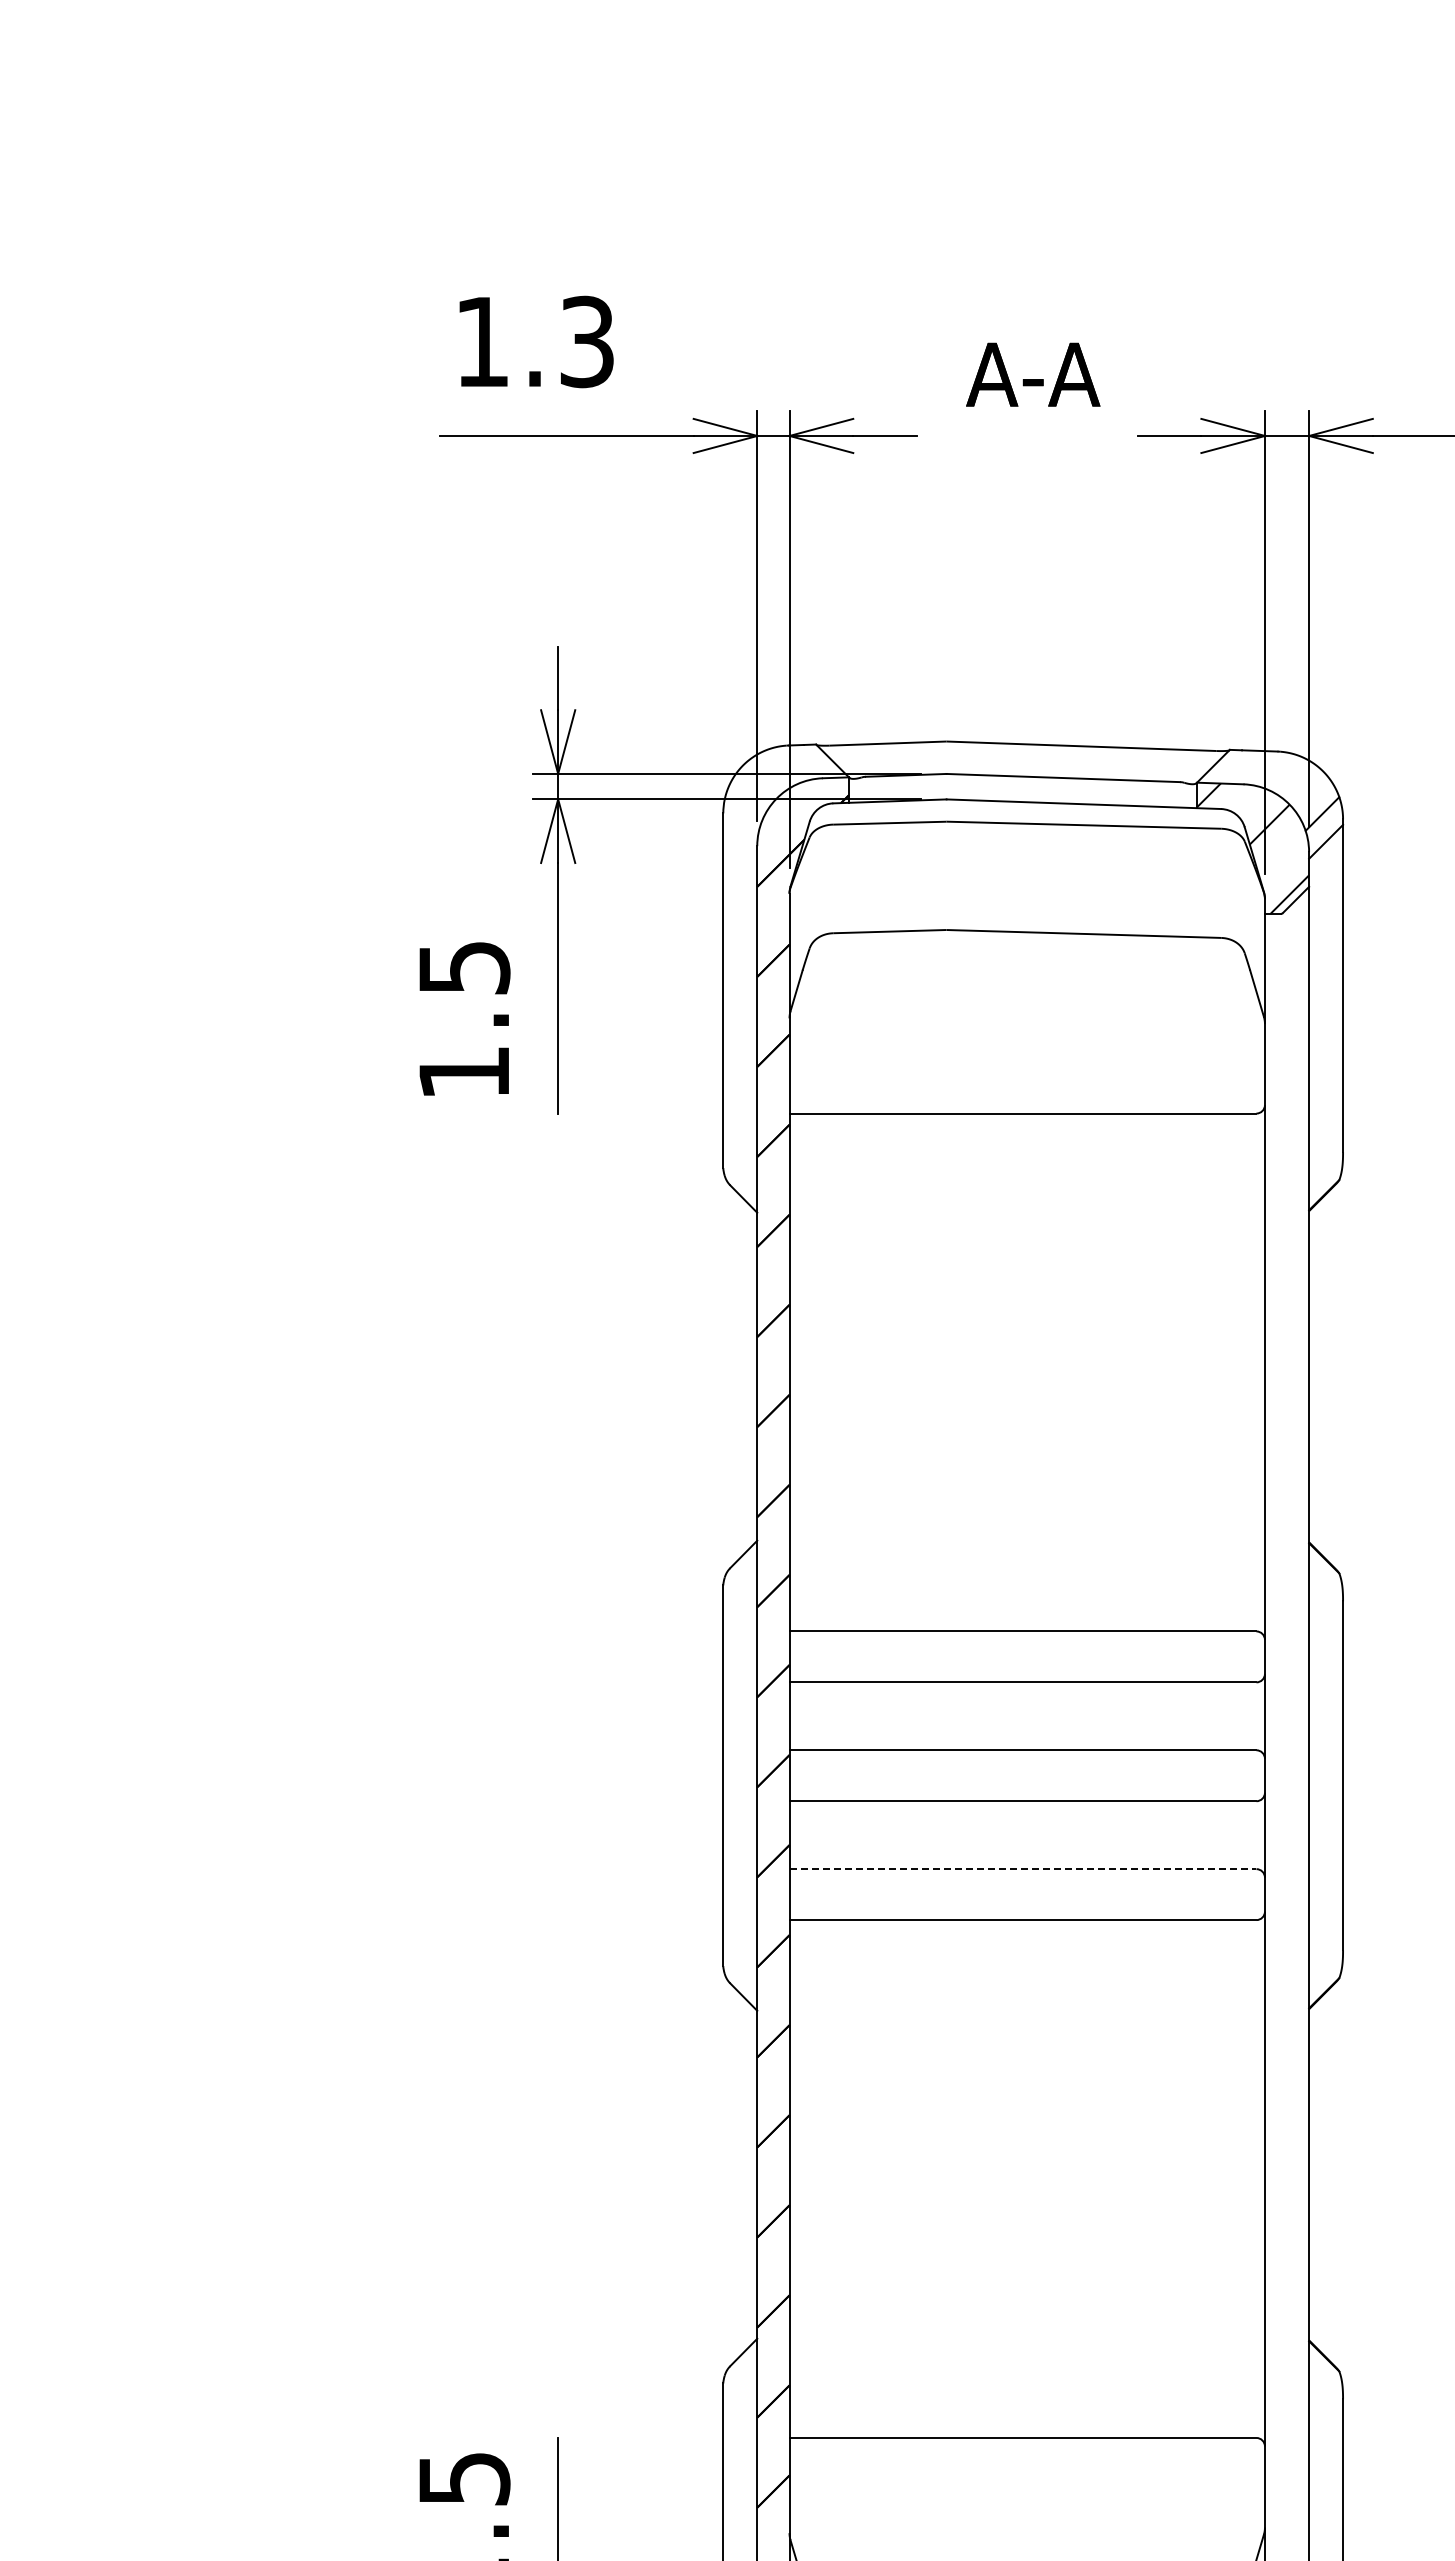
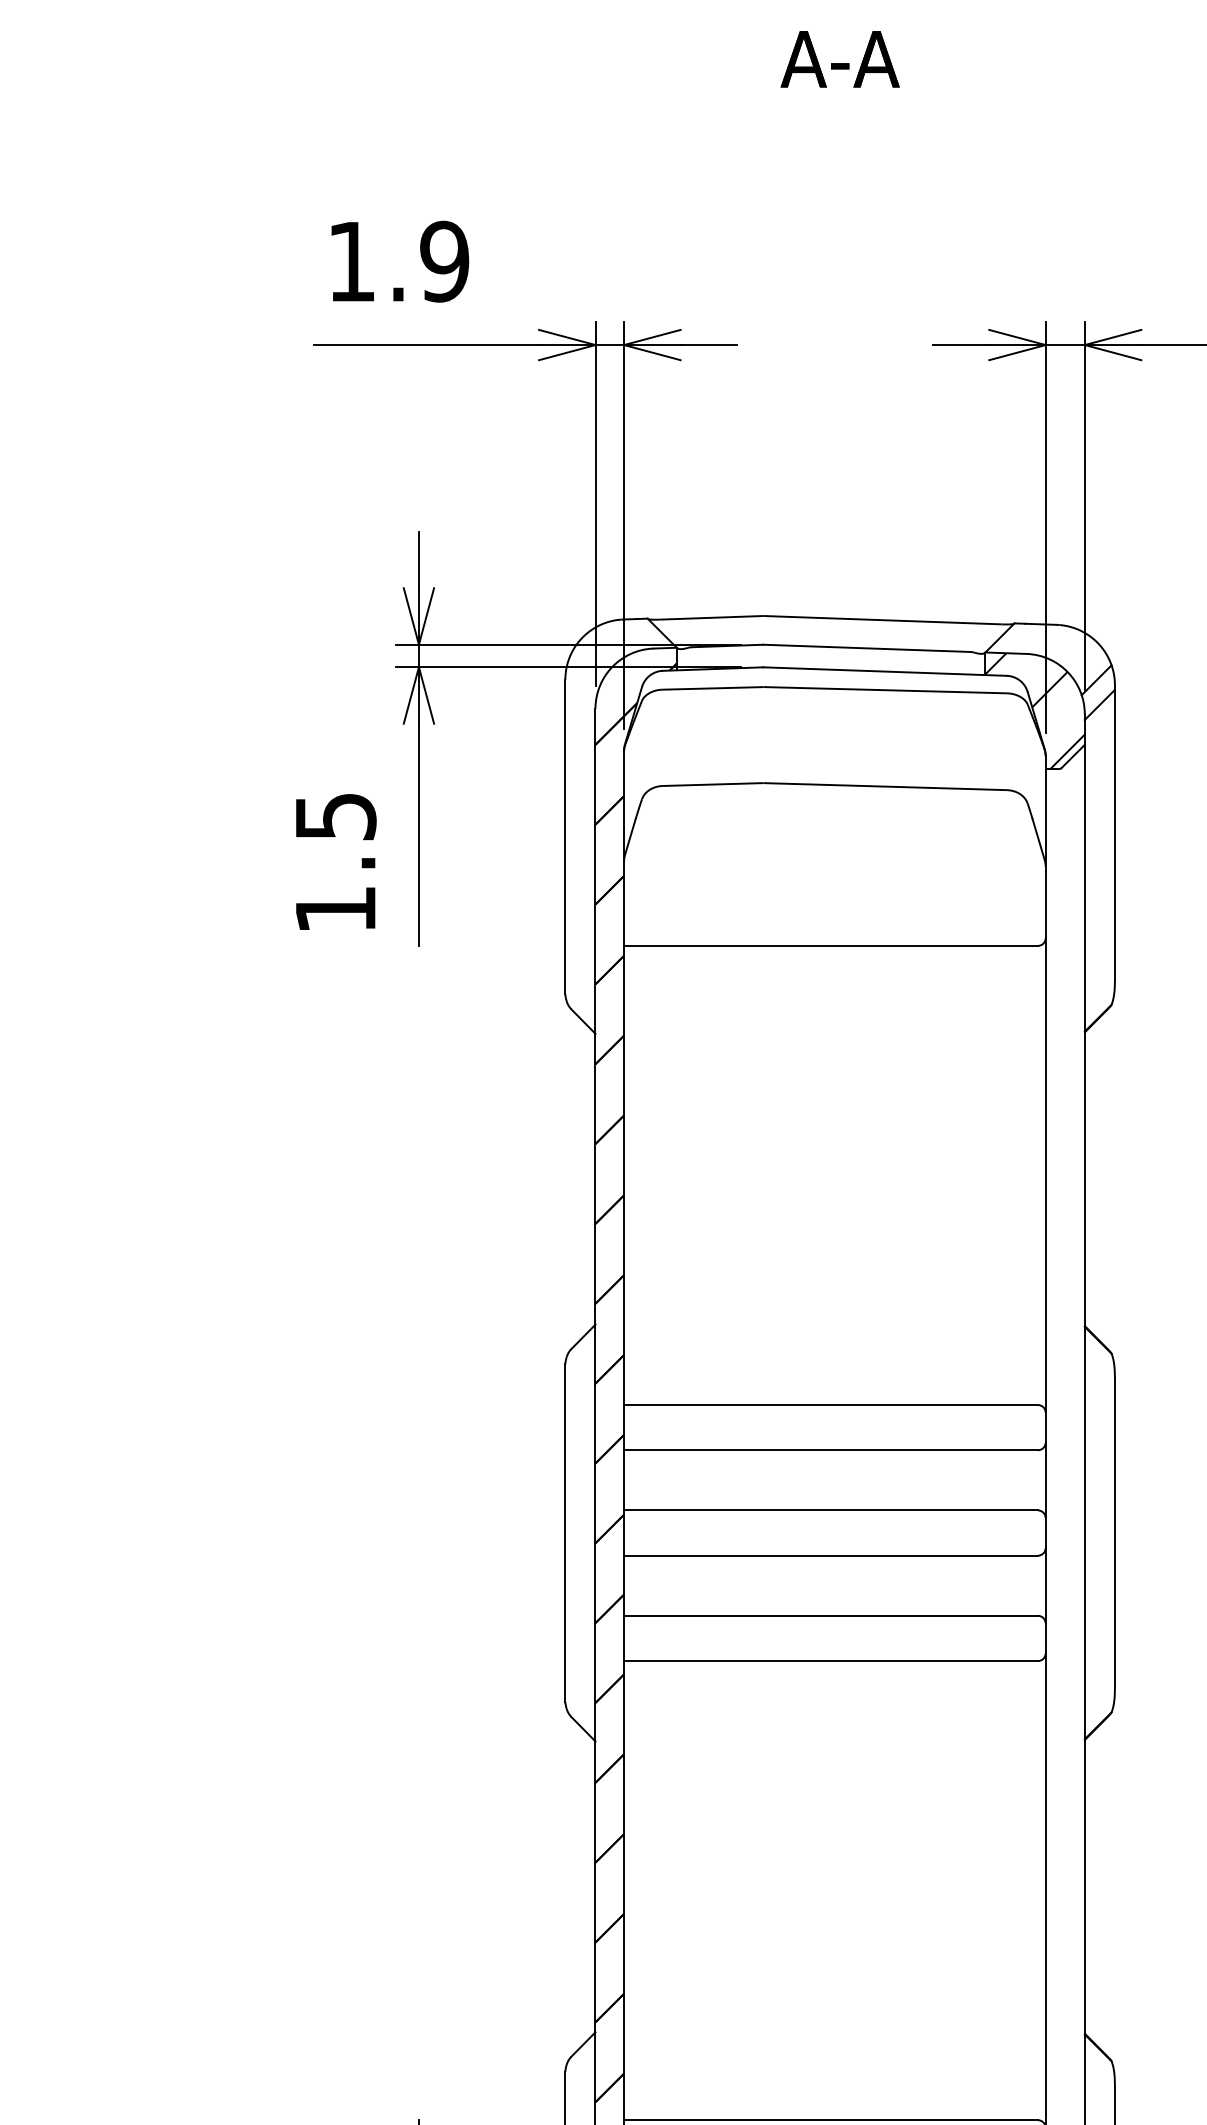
text: (586, 342) -> (444, 262), 1.3 -> 1.9
text: (1033, 374) -> (840, 59), moved
line: (1023, 1869) -> (831, 1616), dashed -> solid

